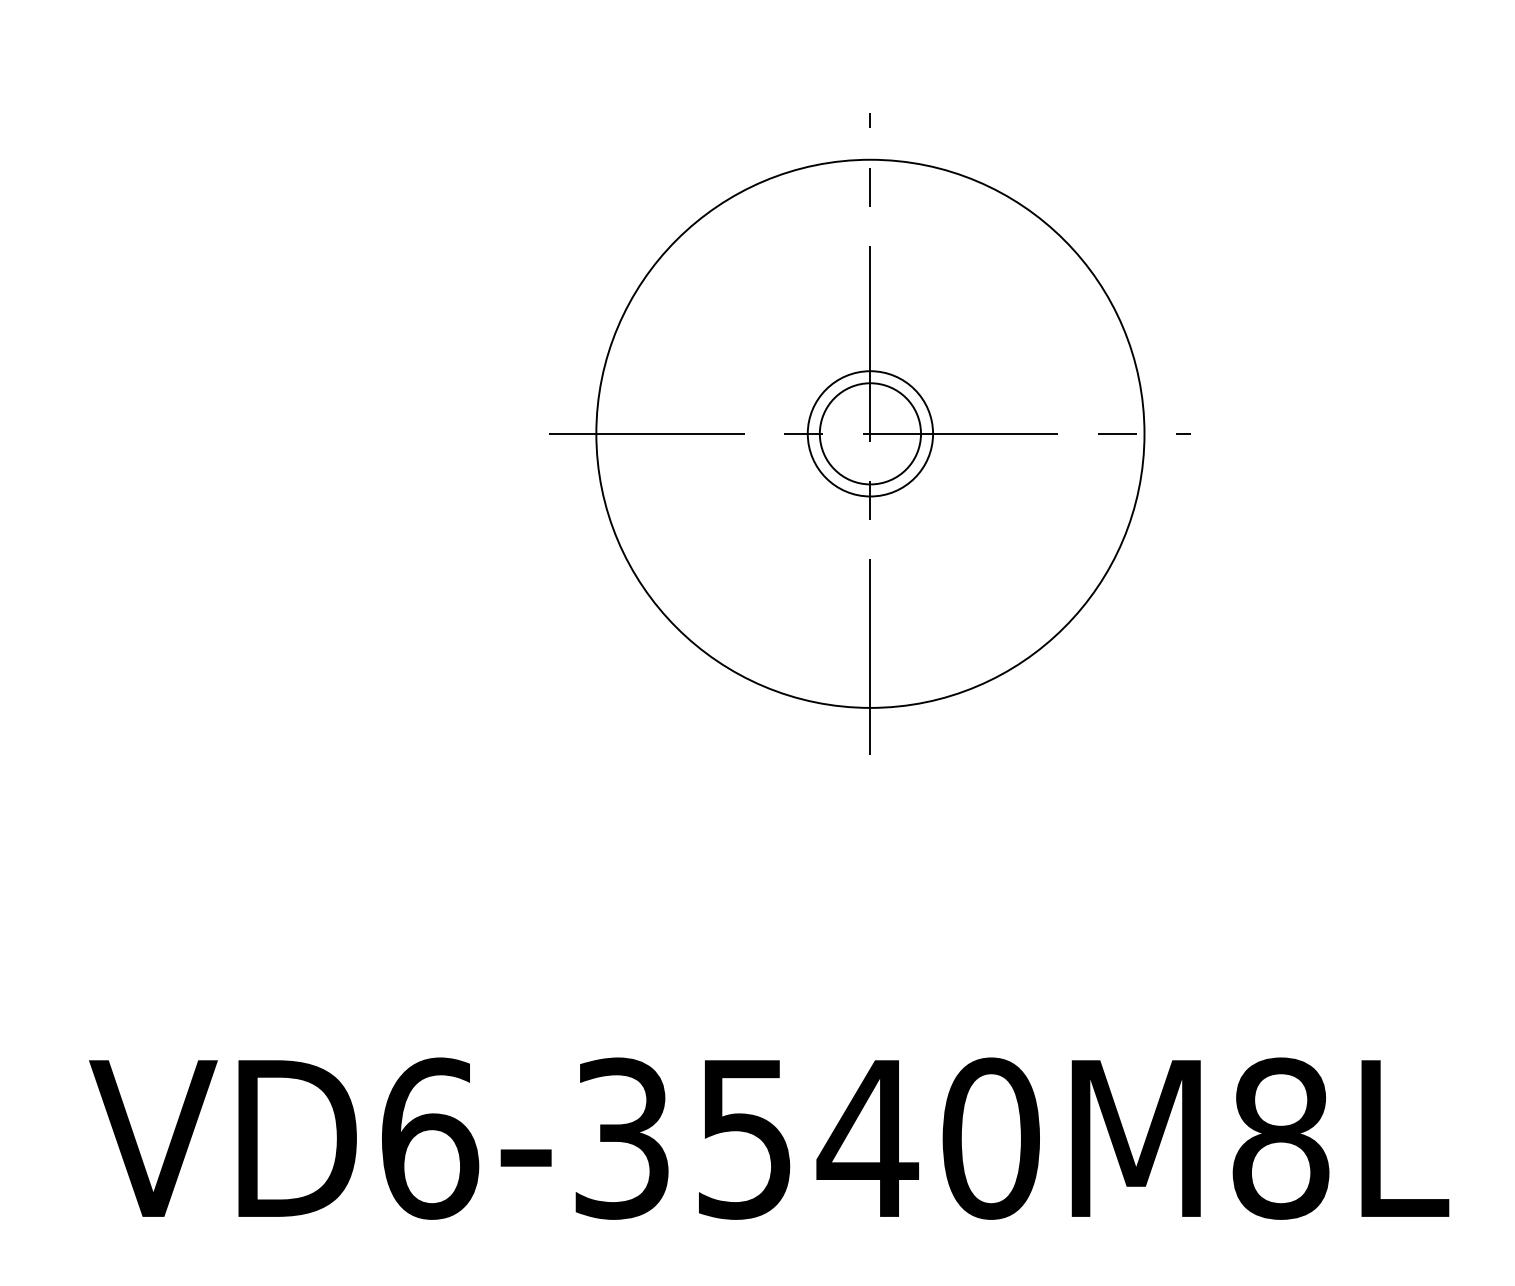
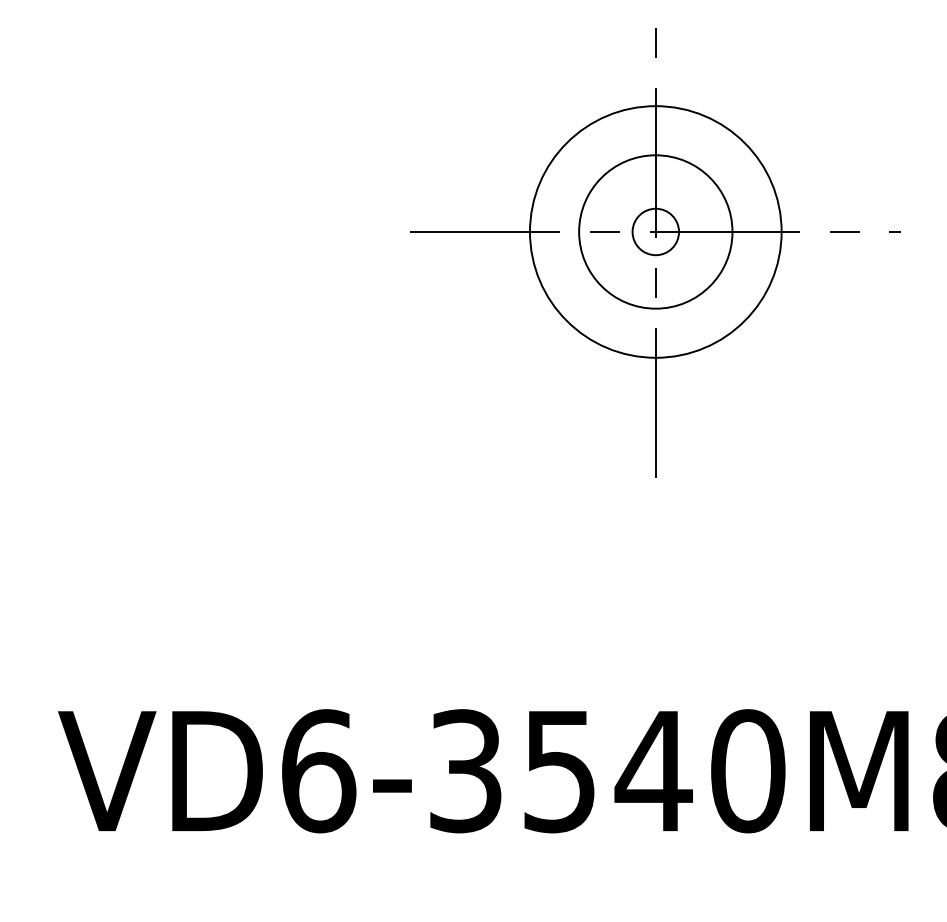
circle: (870, 433) -> (655, 231), size x0.6
circle: (870, 433) -> (655, 231), size x0.6
circle: (870, 433) -> (655, 231), size x1.6

